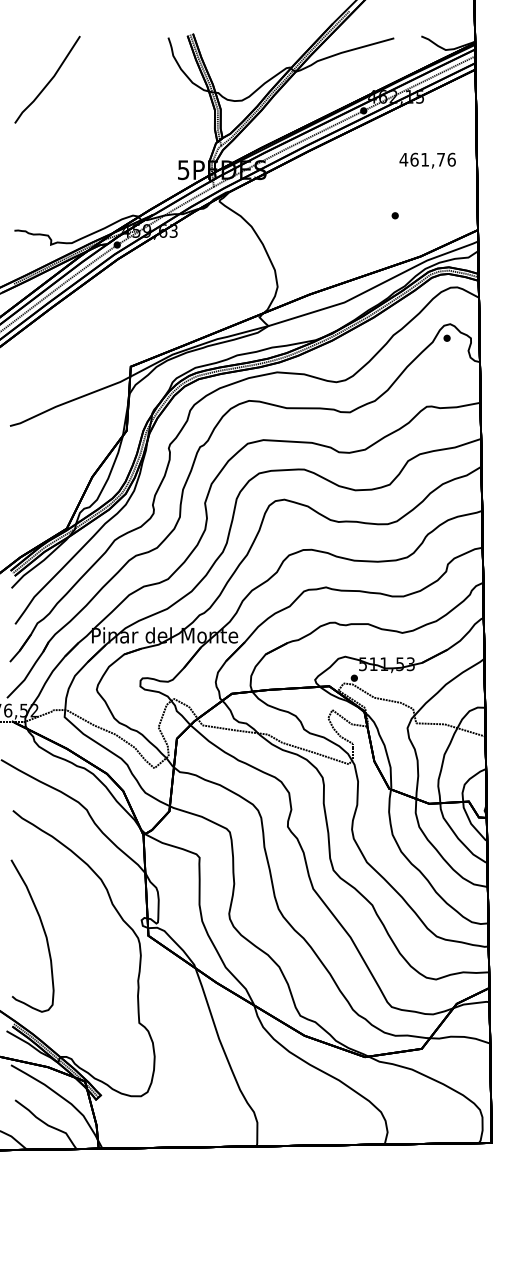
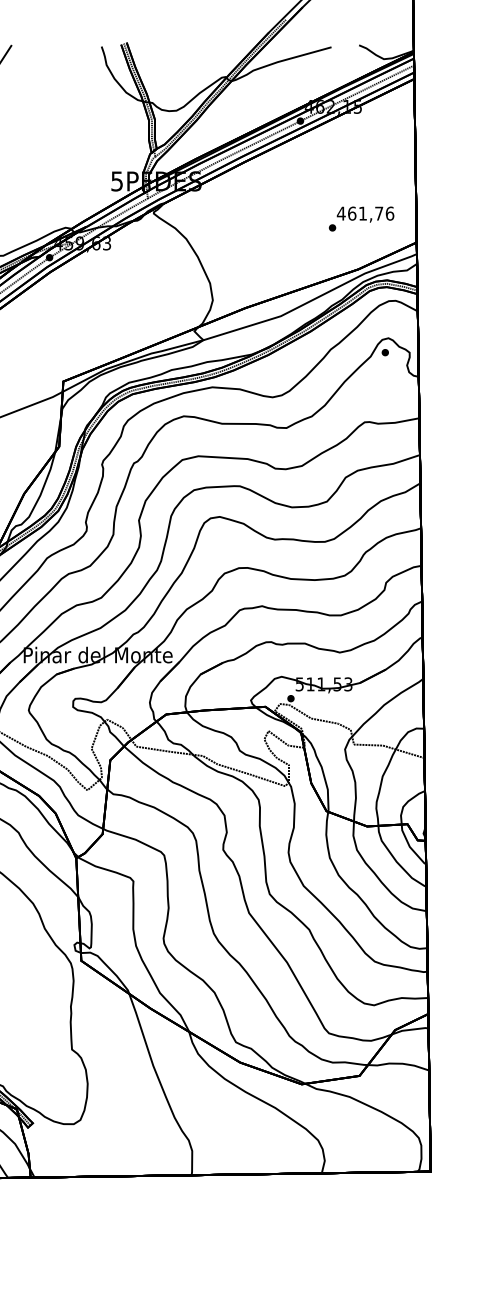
text: (427, 160) -> (365, 214), moved

